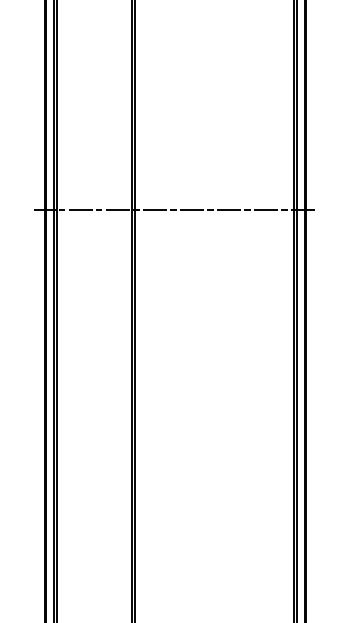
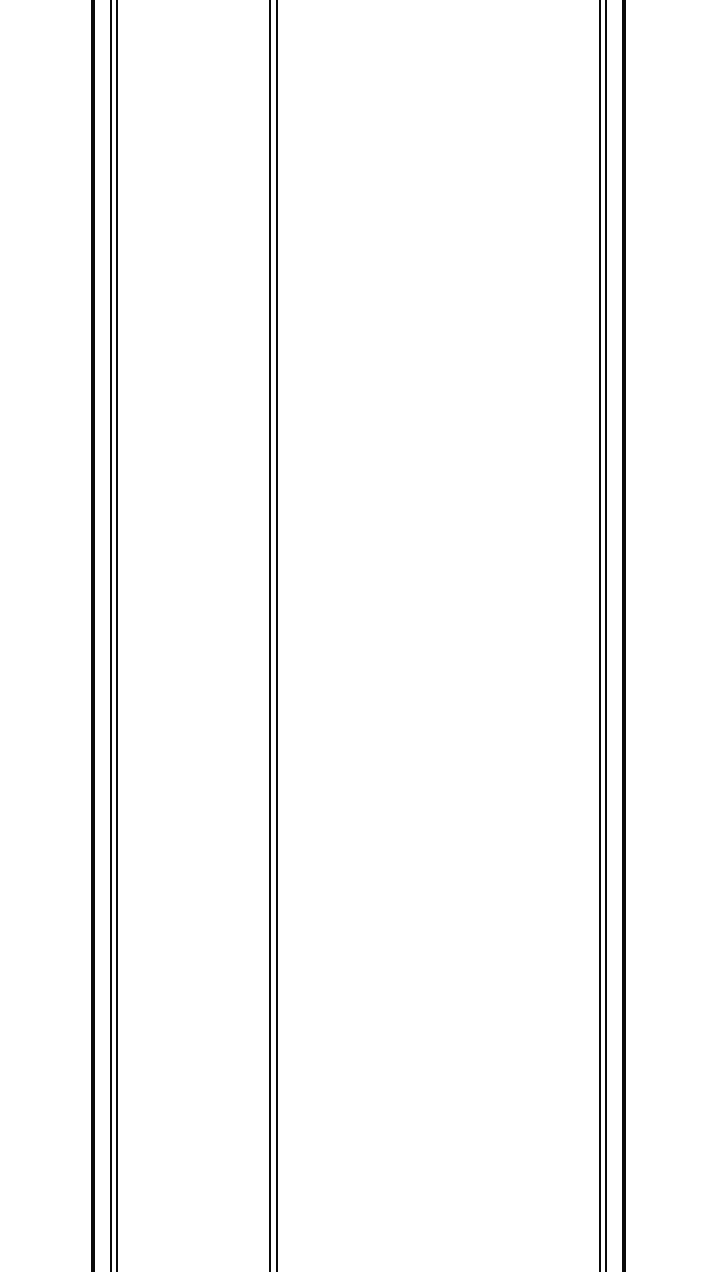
line: (174, 209) -> (356, 427), removed

